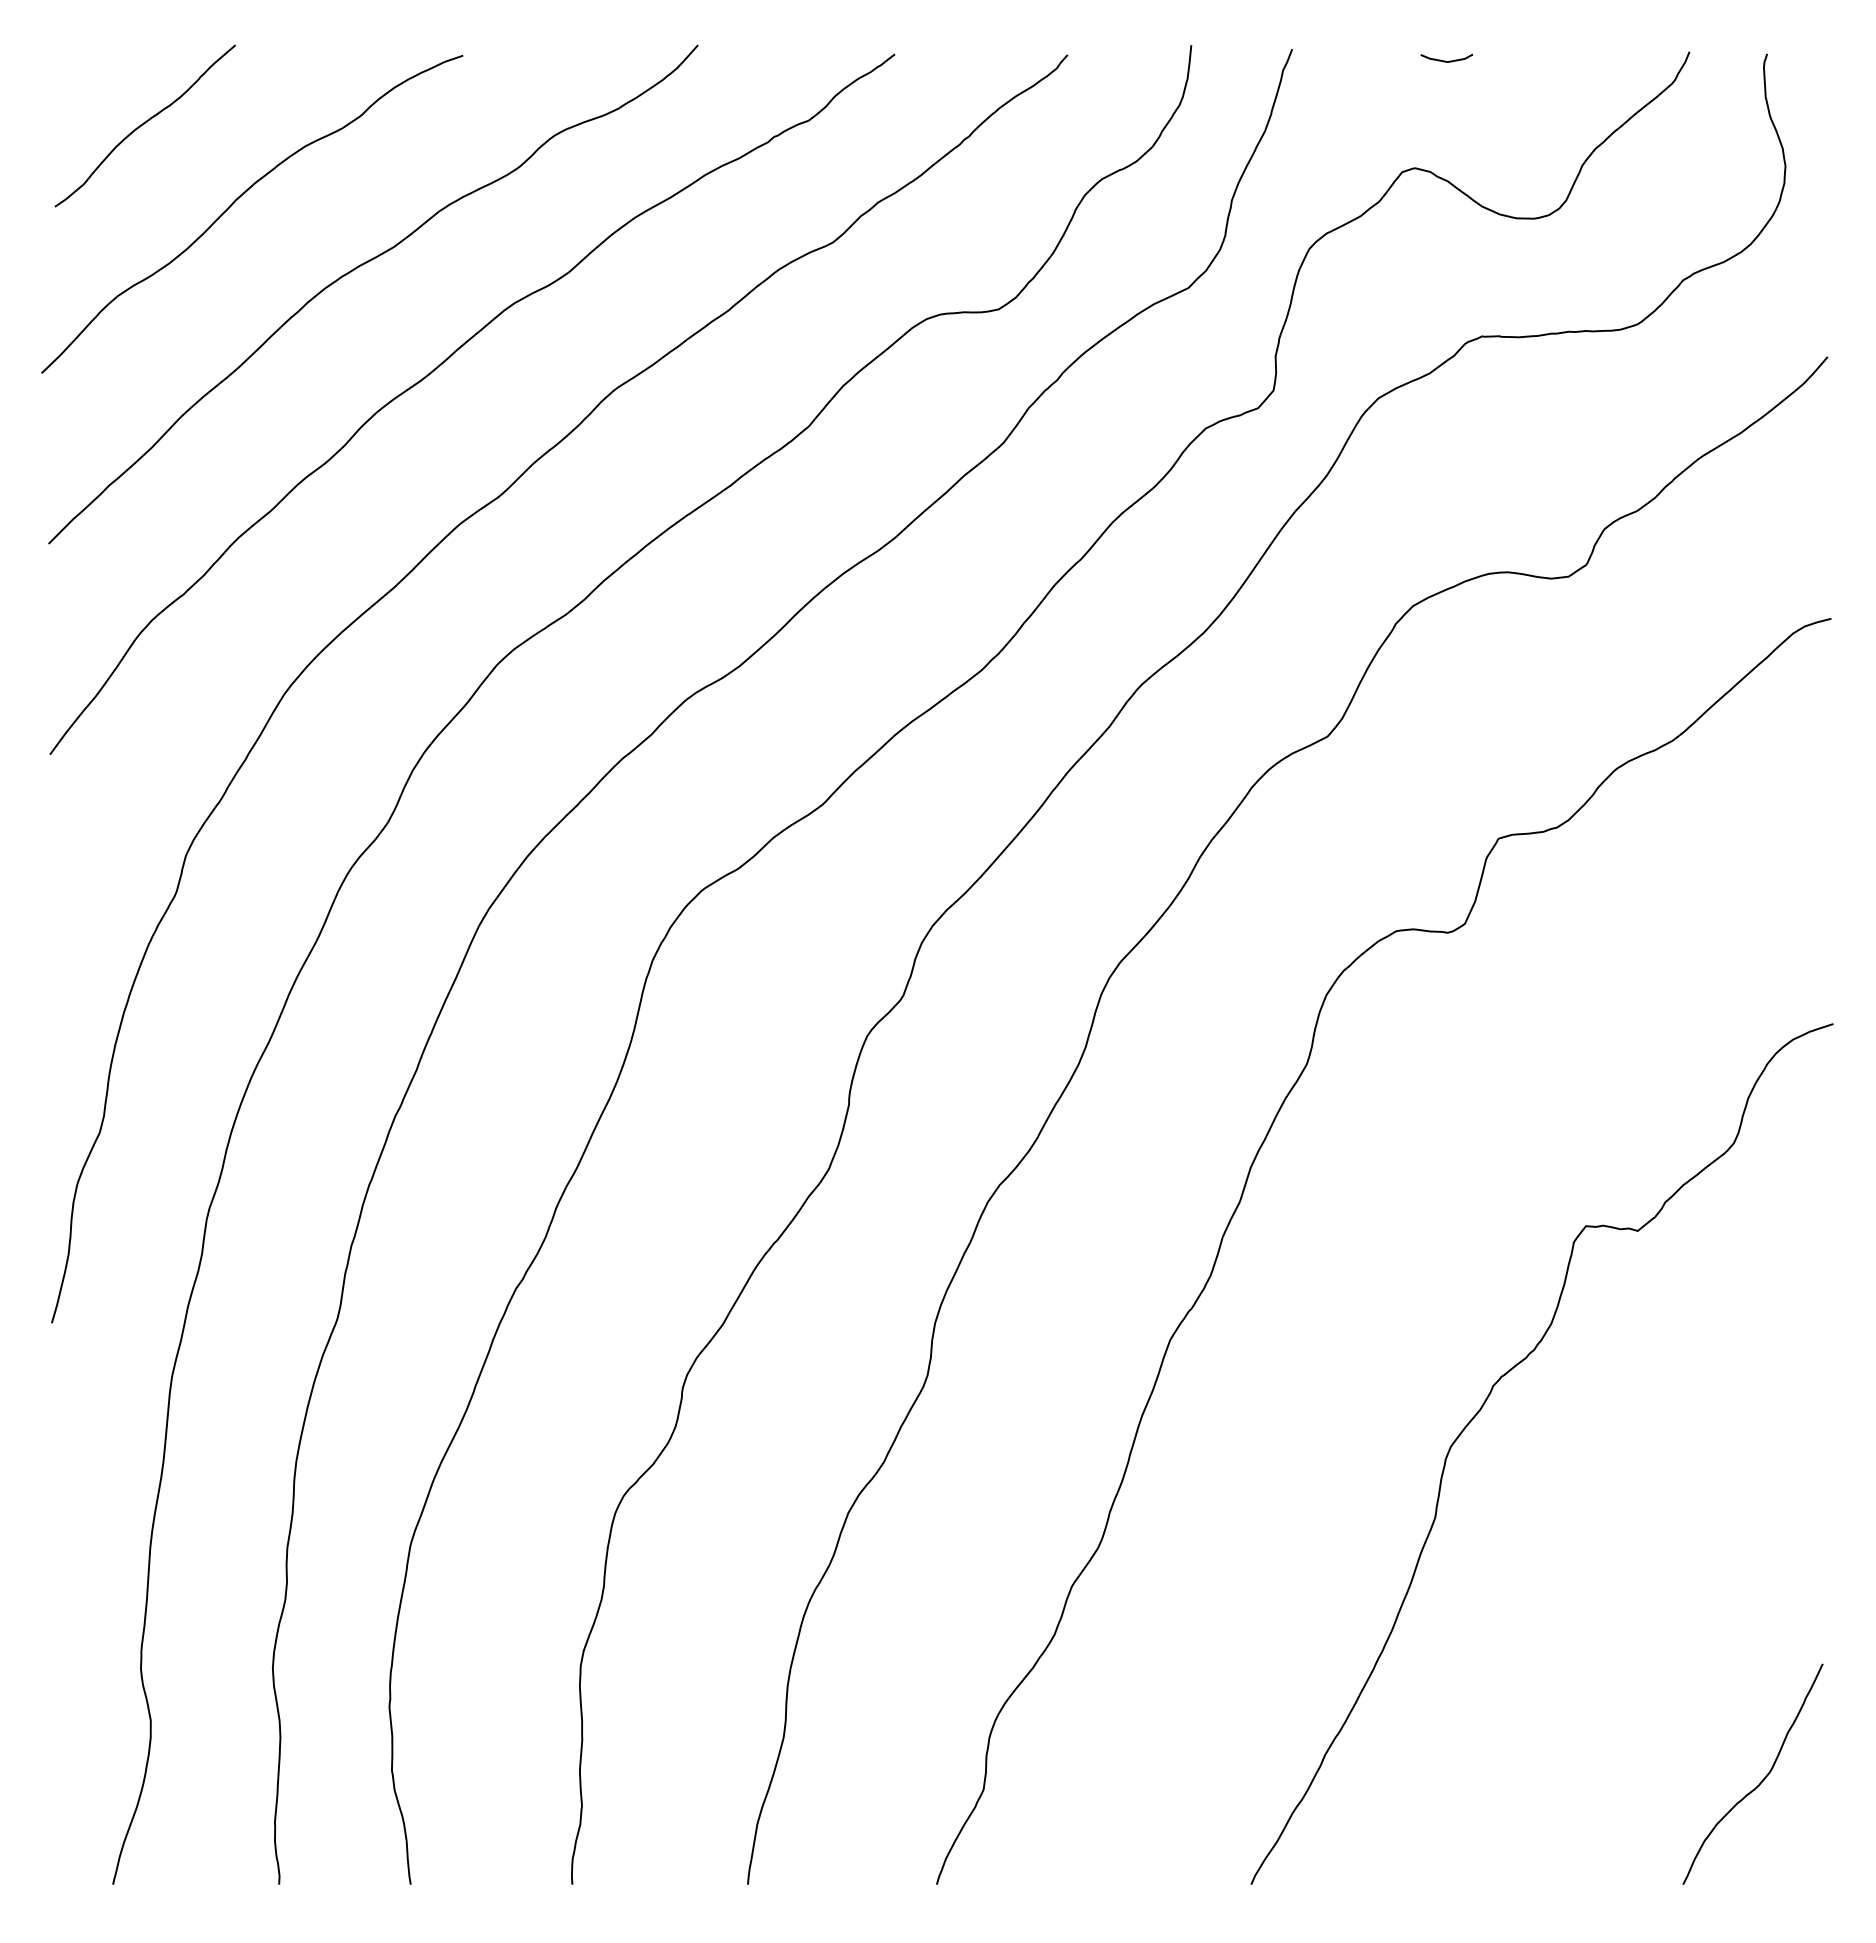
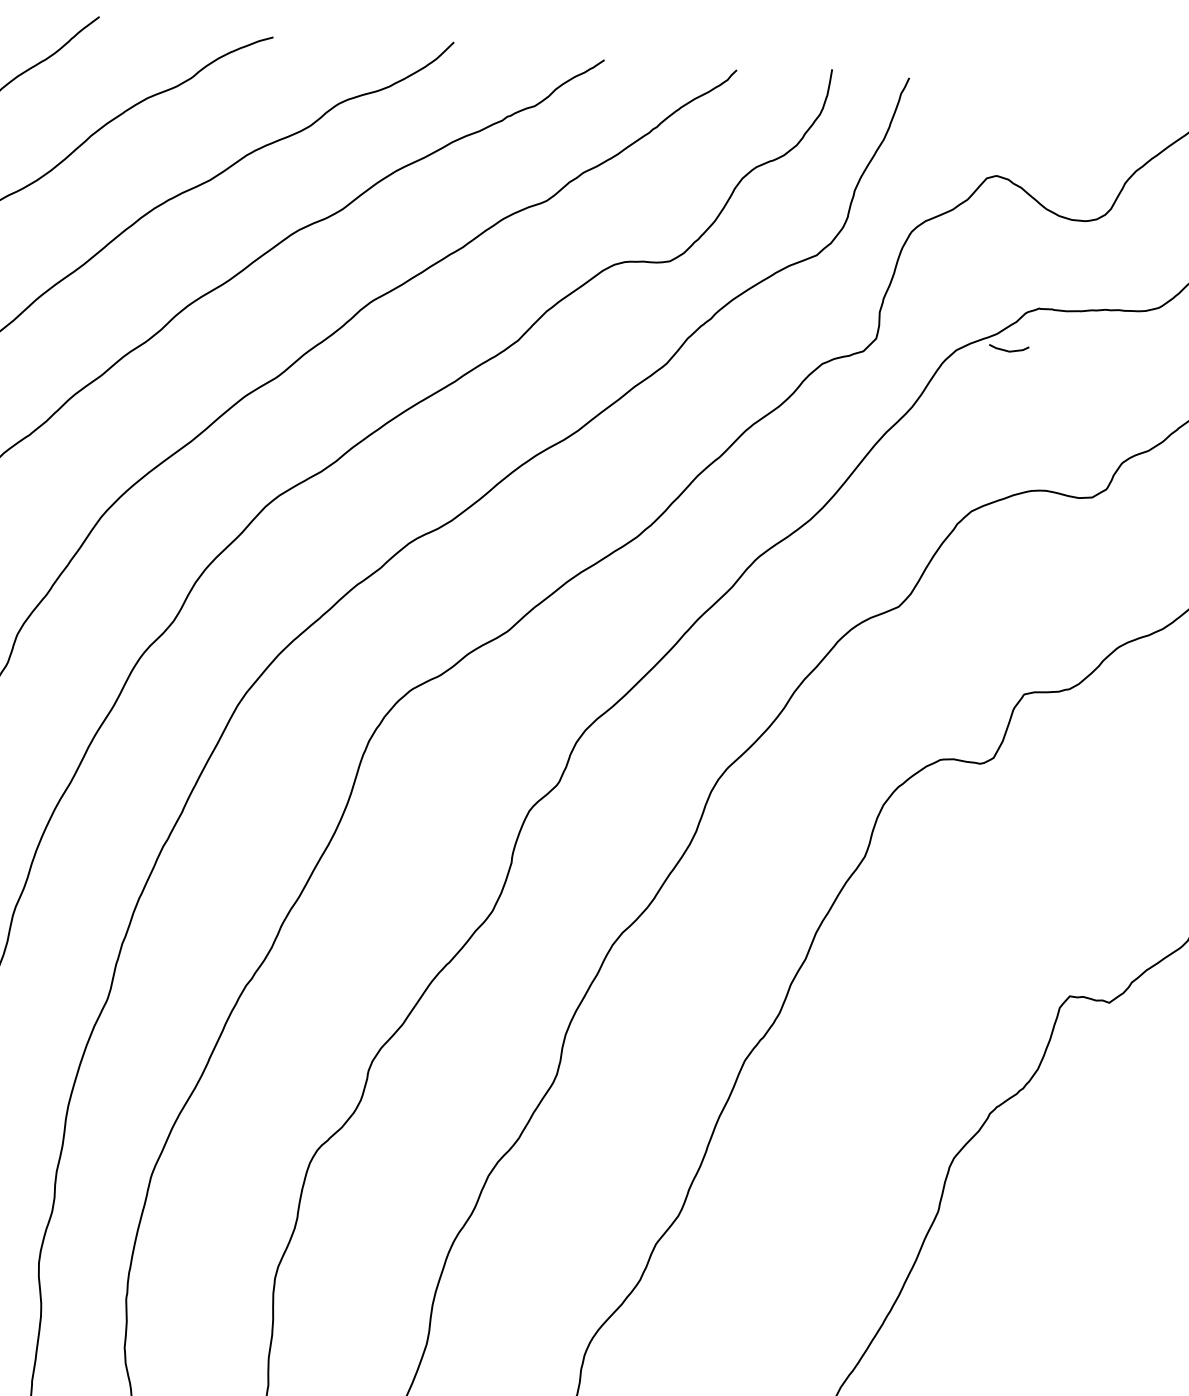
curve: (1445, 60) -> (1007, 350), moved

